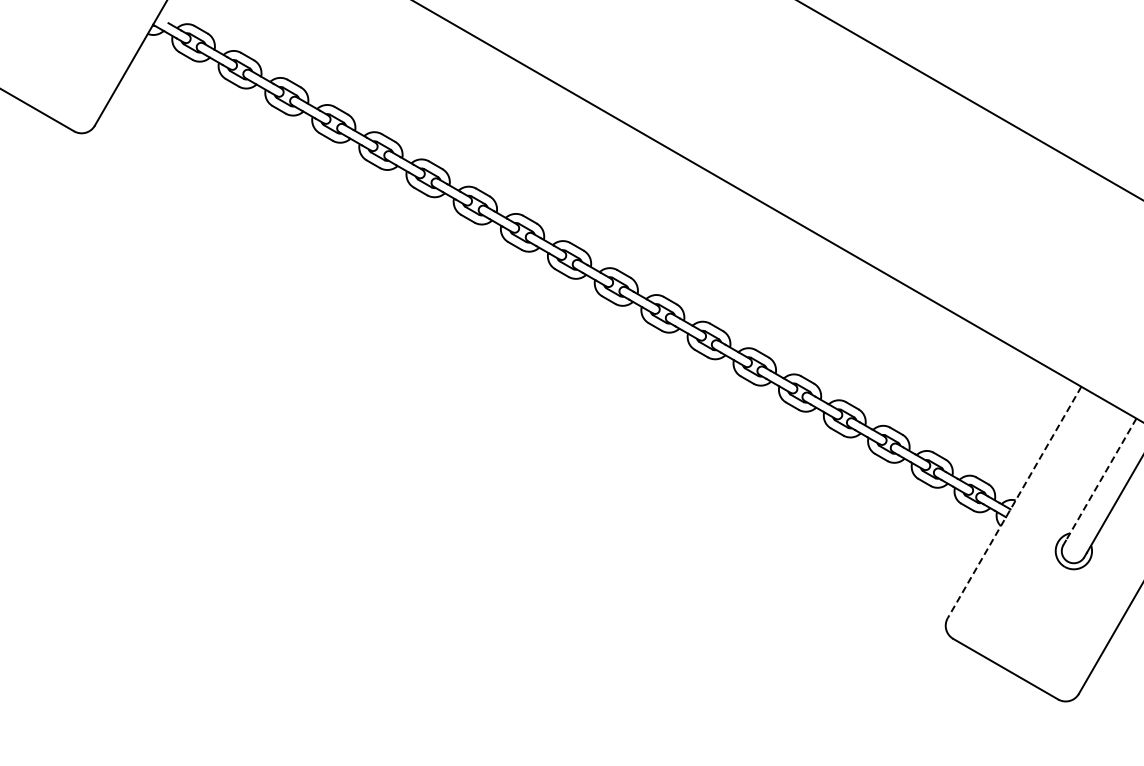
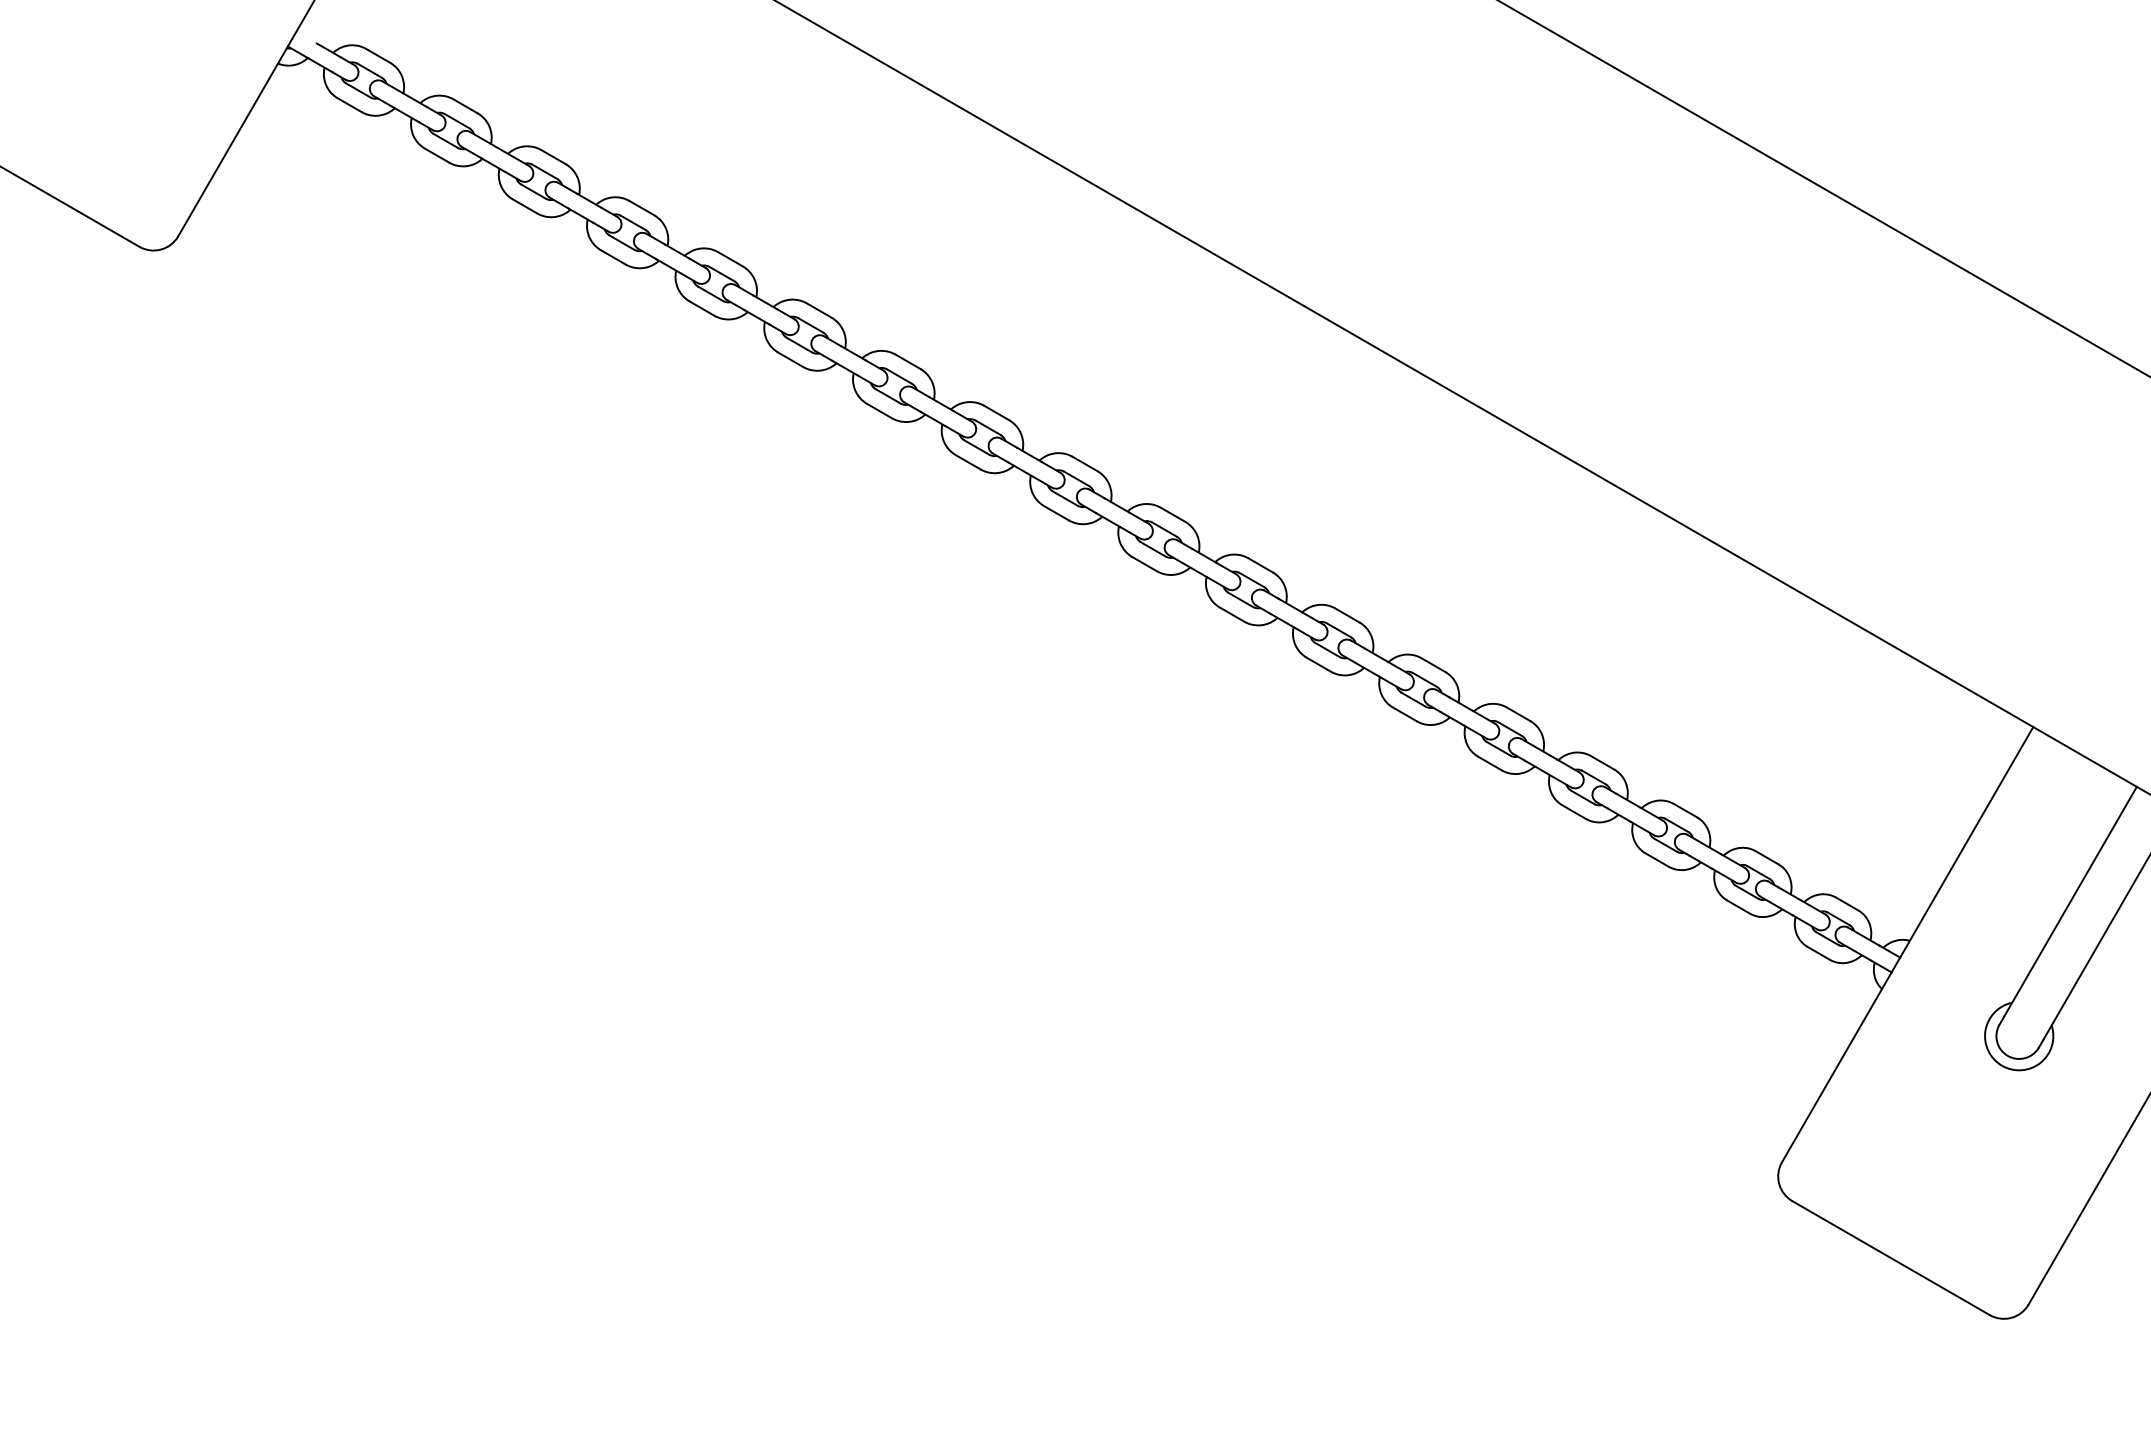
line: (1101, 479) -> (2071, 901), dashed -> solid
line: (1014, 502) -> (1907, 944), dashed -> solid

